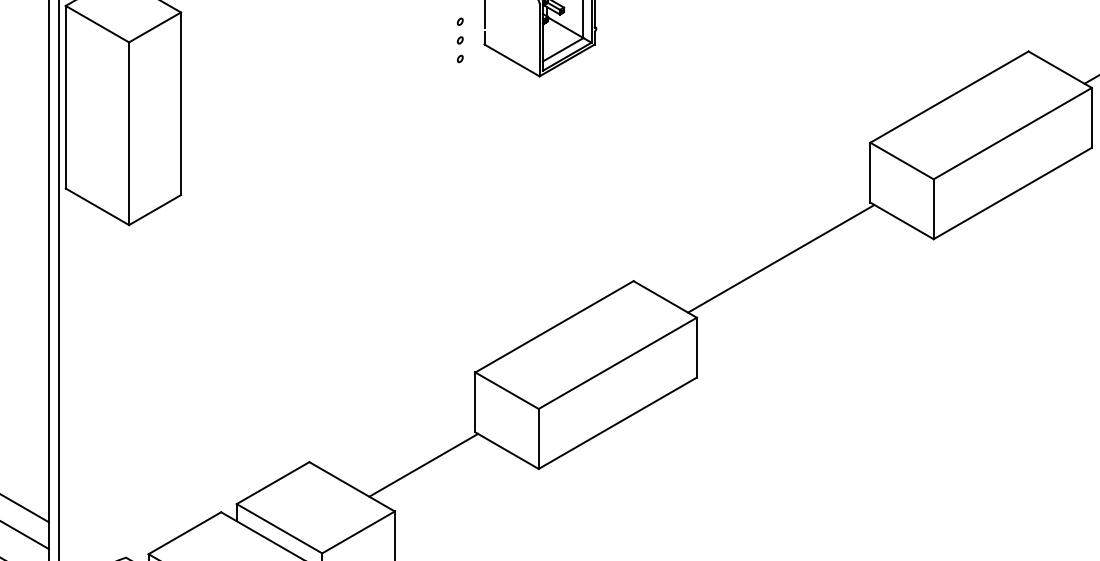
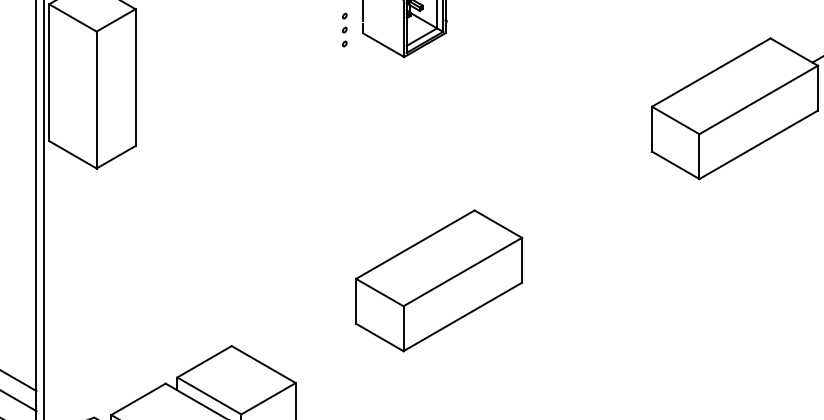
line: (781, 258) -> (585, 193), removed
line: (423, 464) -> (317, 347), removed

